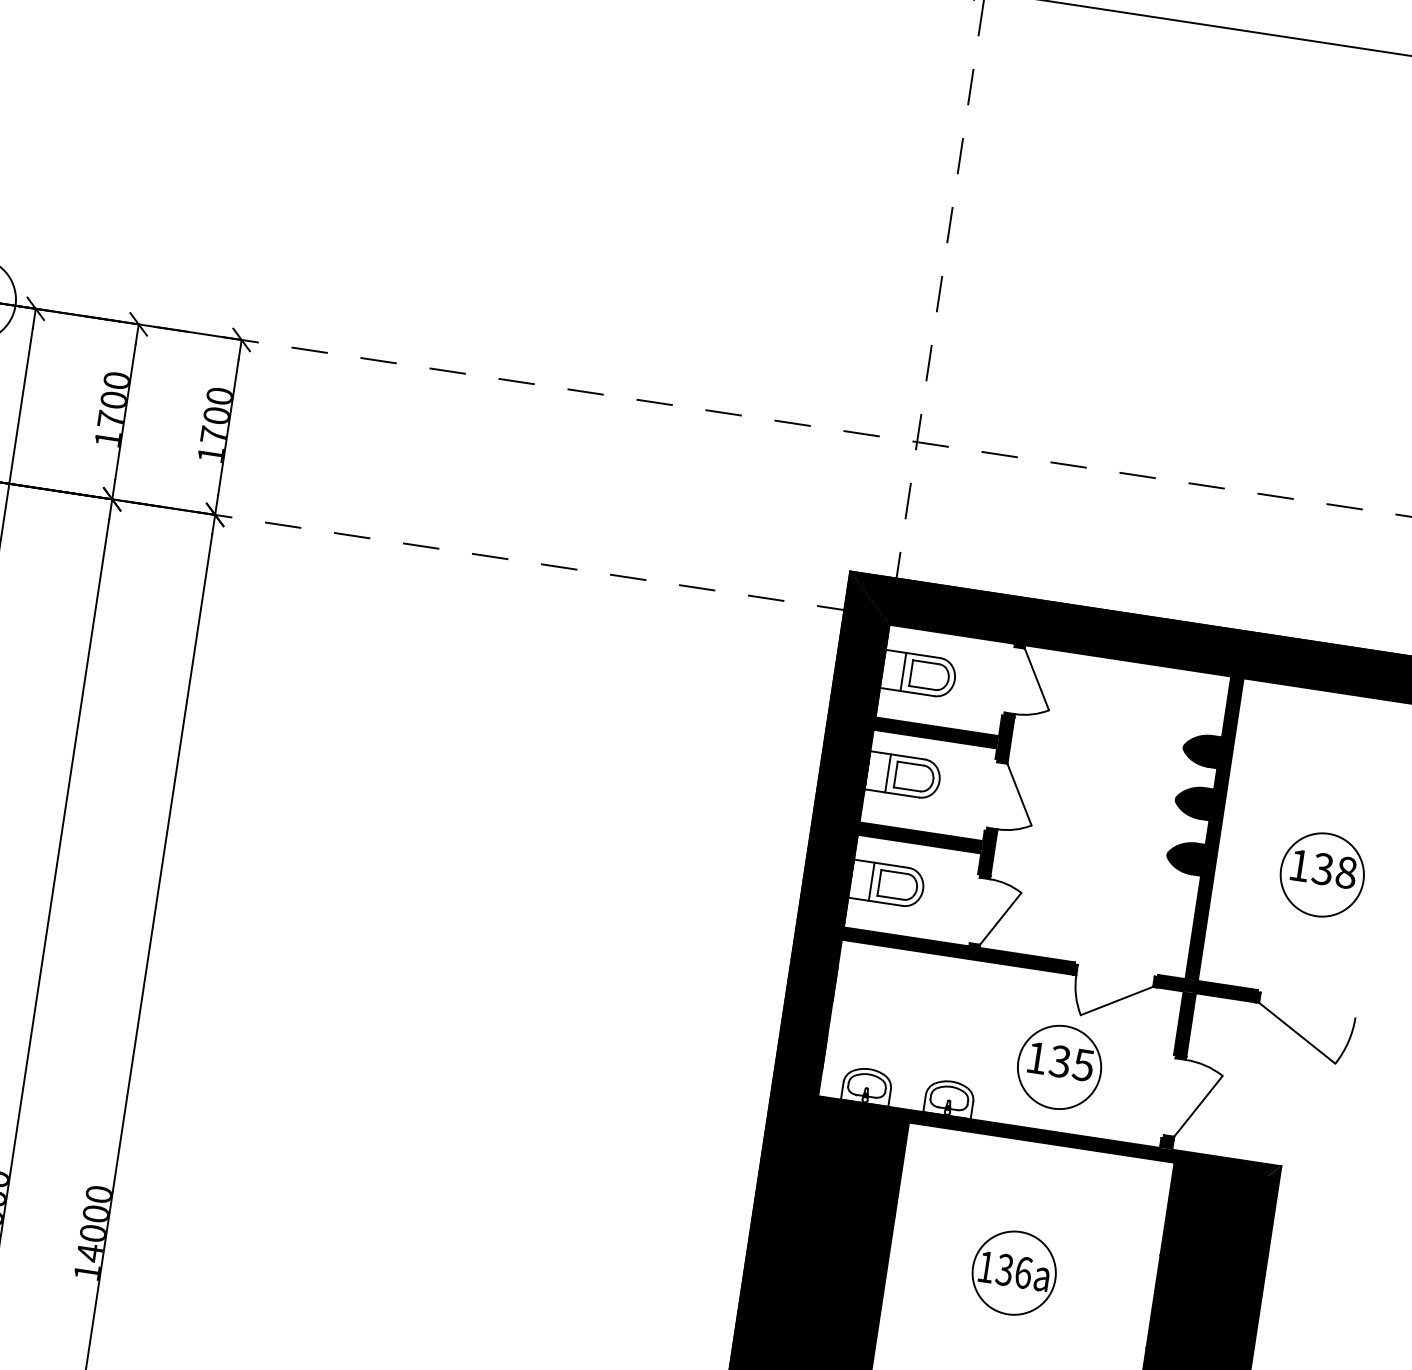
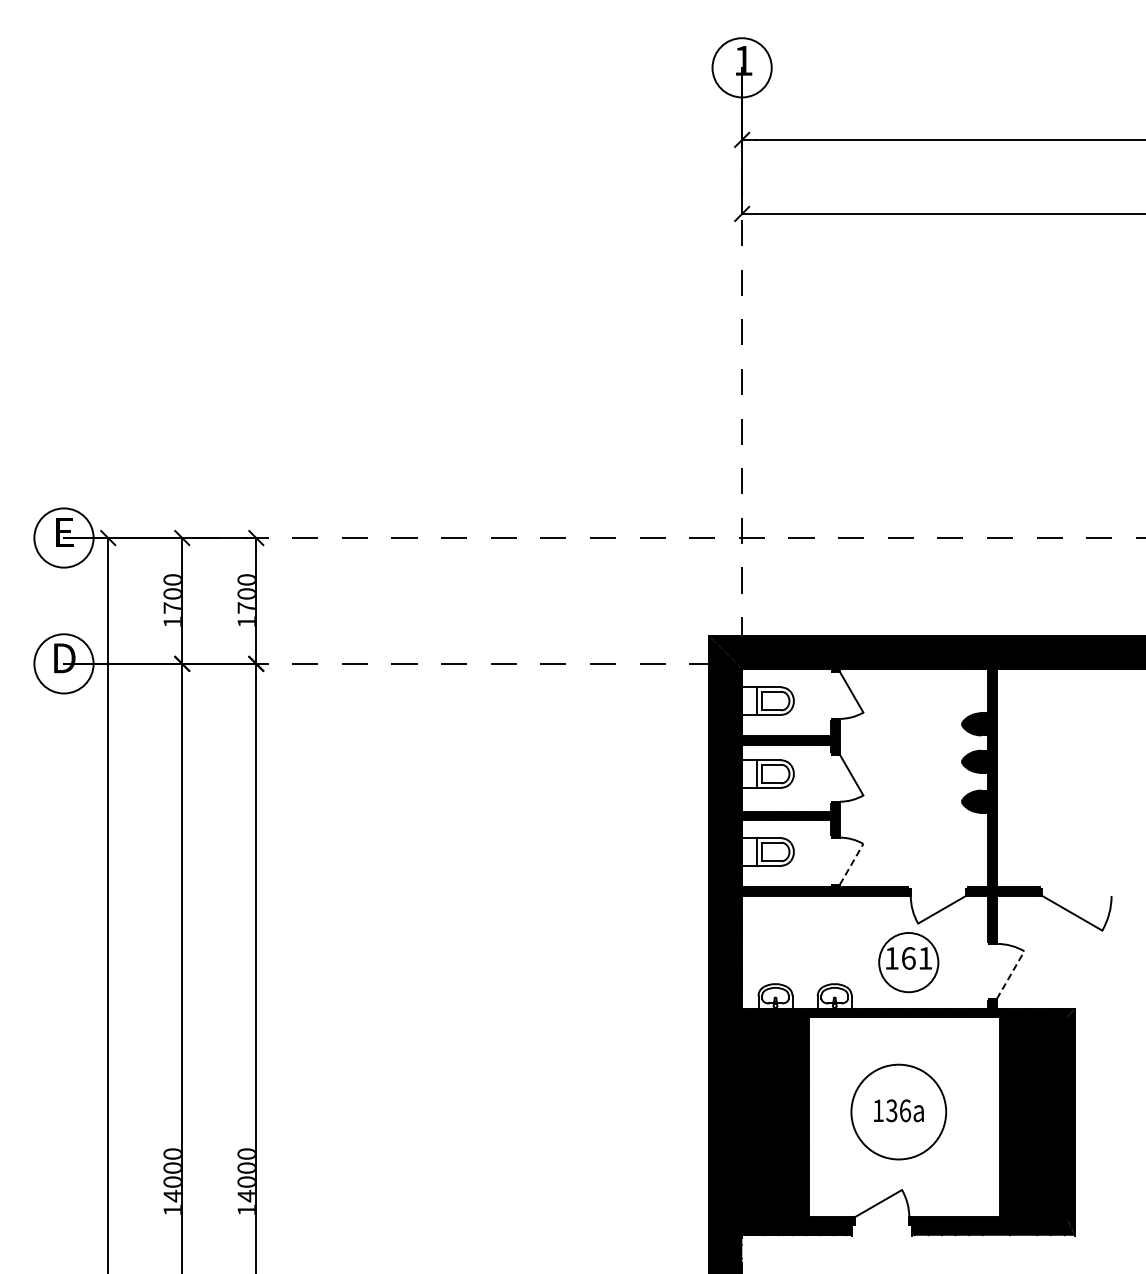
part: (1321, 873) -> (1072, 798), removed
line: (1000, 919) -> (851, 864), solid -> dashed
text: (1071, 1063) -> (916, 958), 135 -> 161
line: (1198, 1106) -> (1010, 975), solid -> dashed
circle: (1013, 1272) -> (898, 1111), size x1.6

